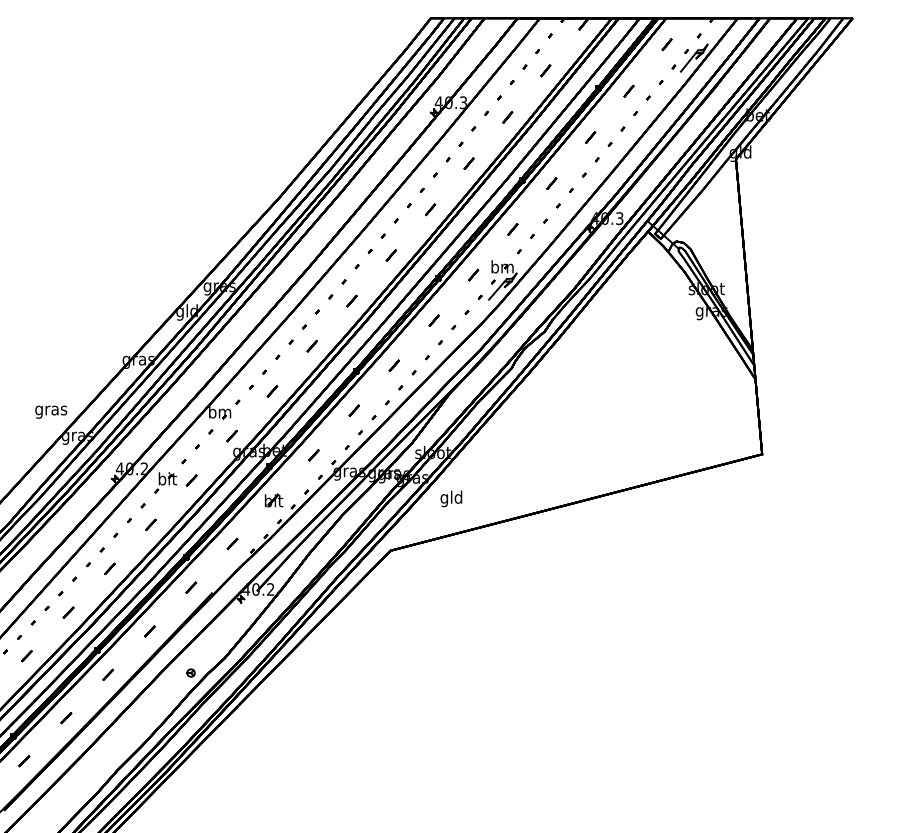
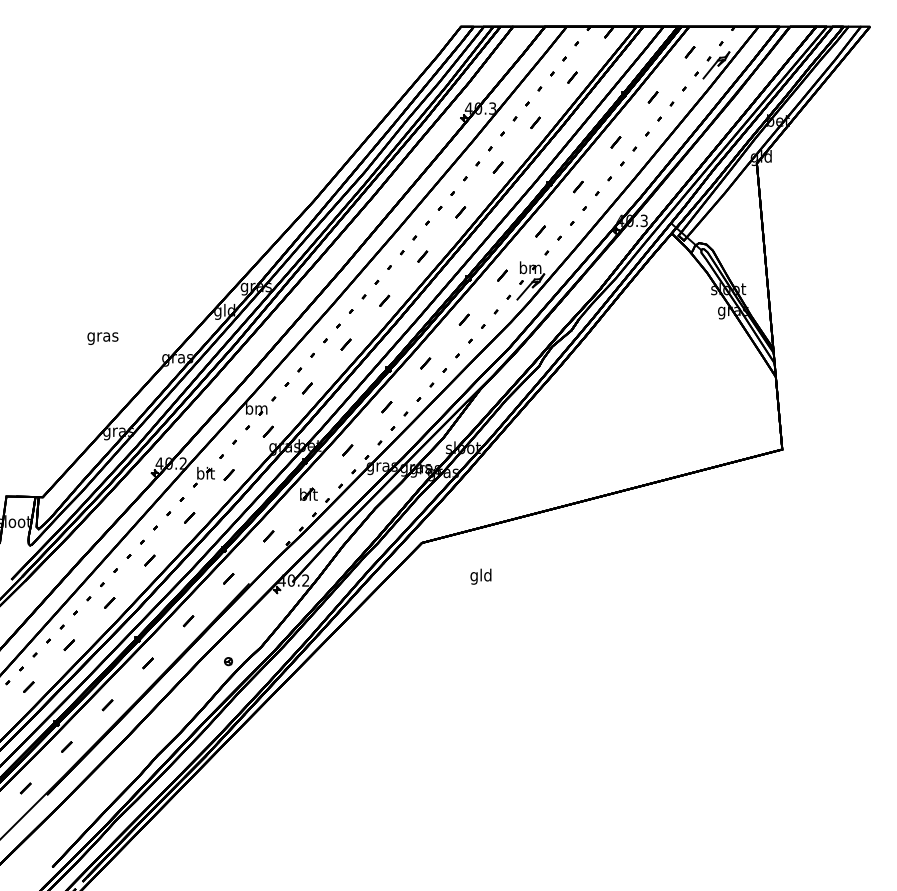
text: (50, 412) -> (102, 338), moved
text: (450, 498) -> (480, 576), moved

